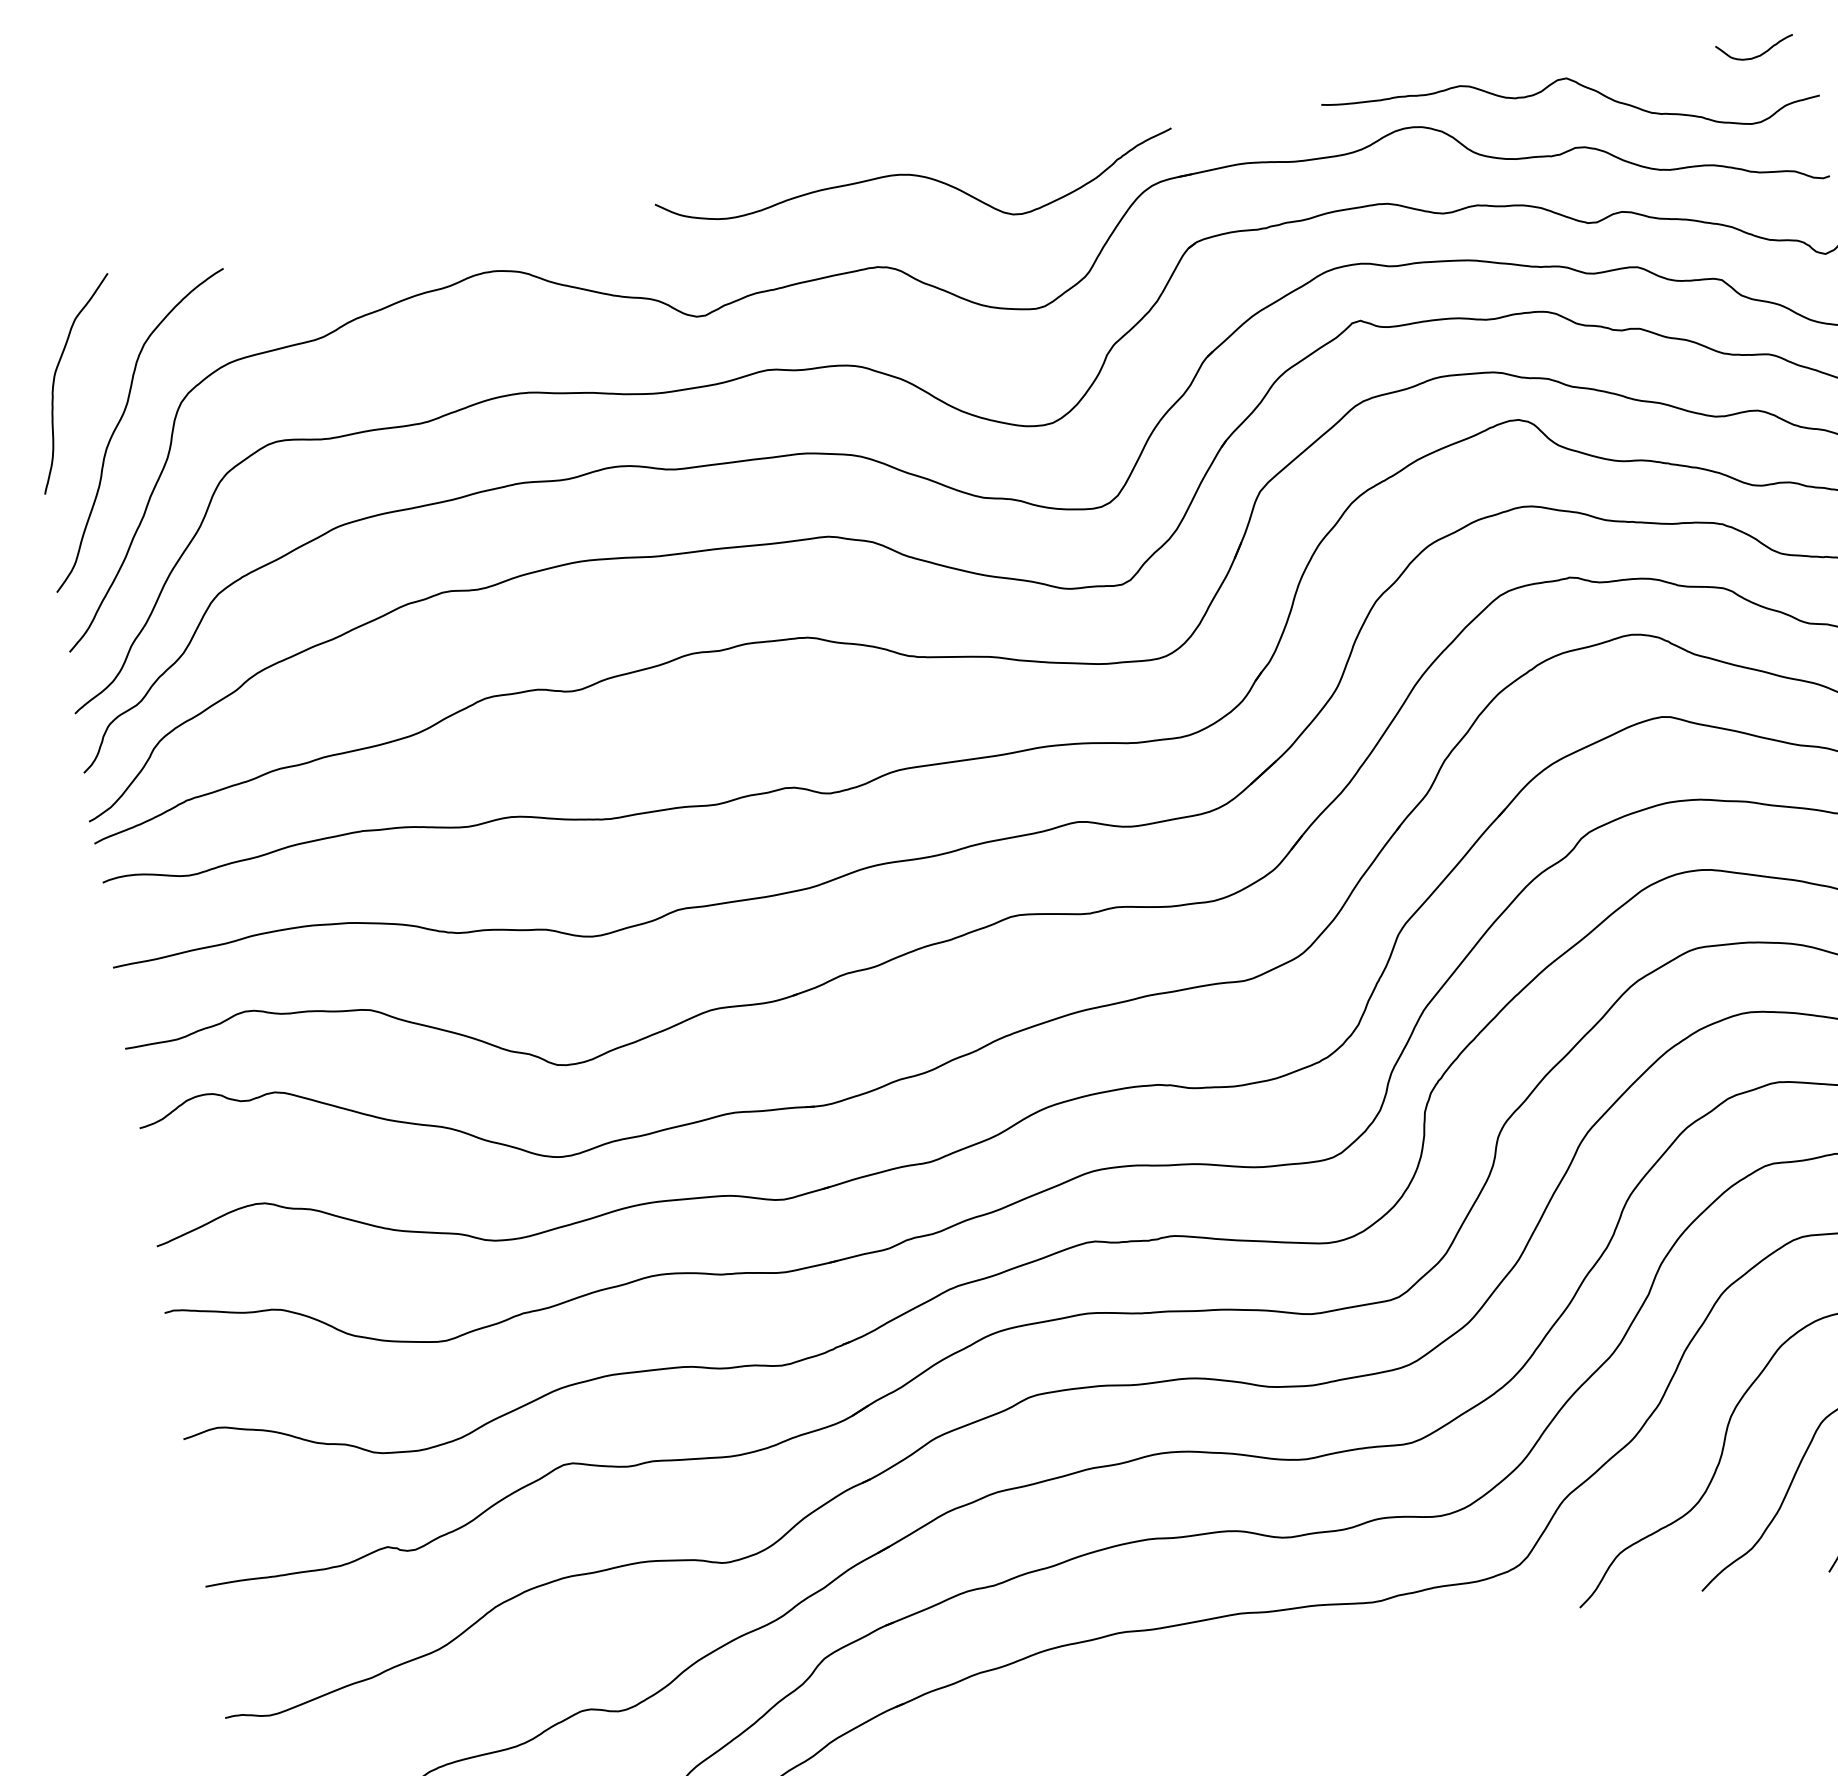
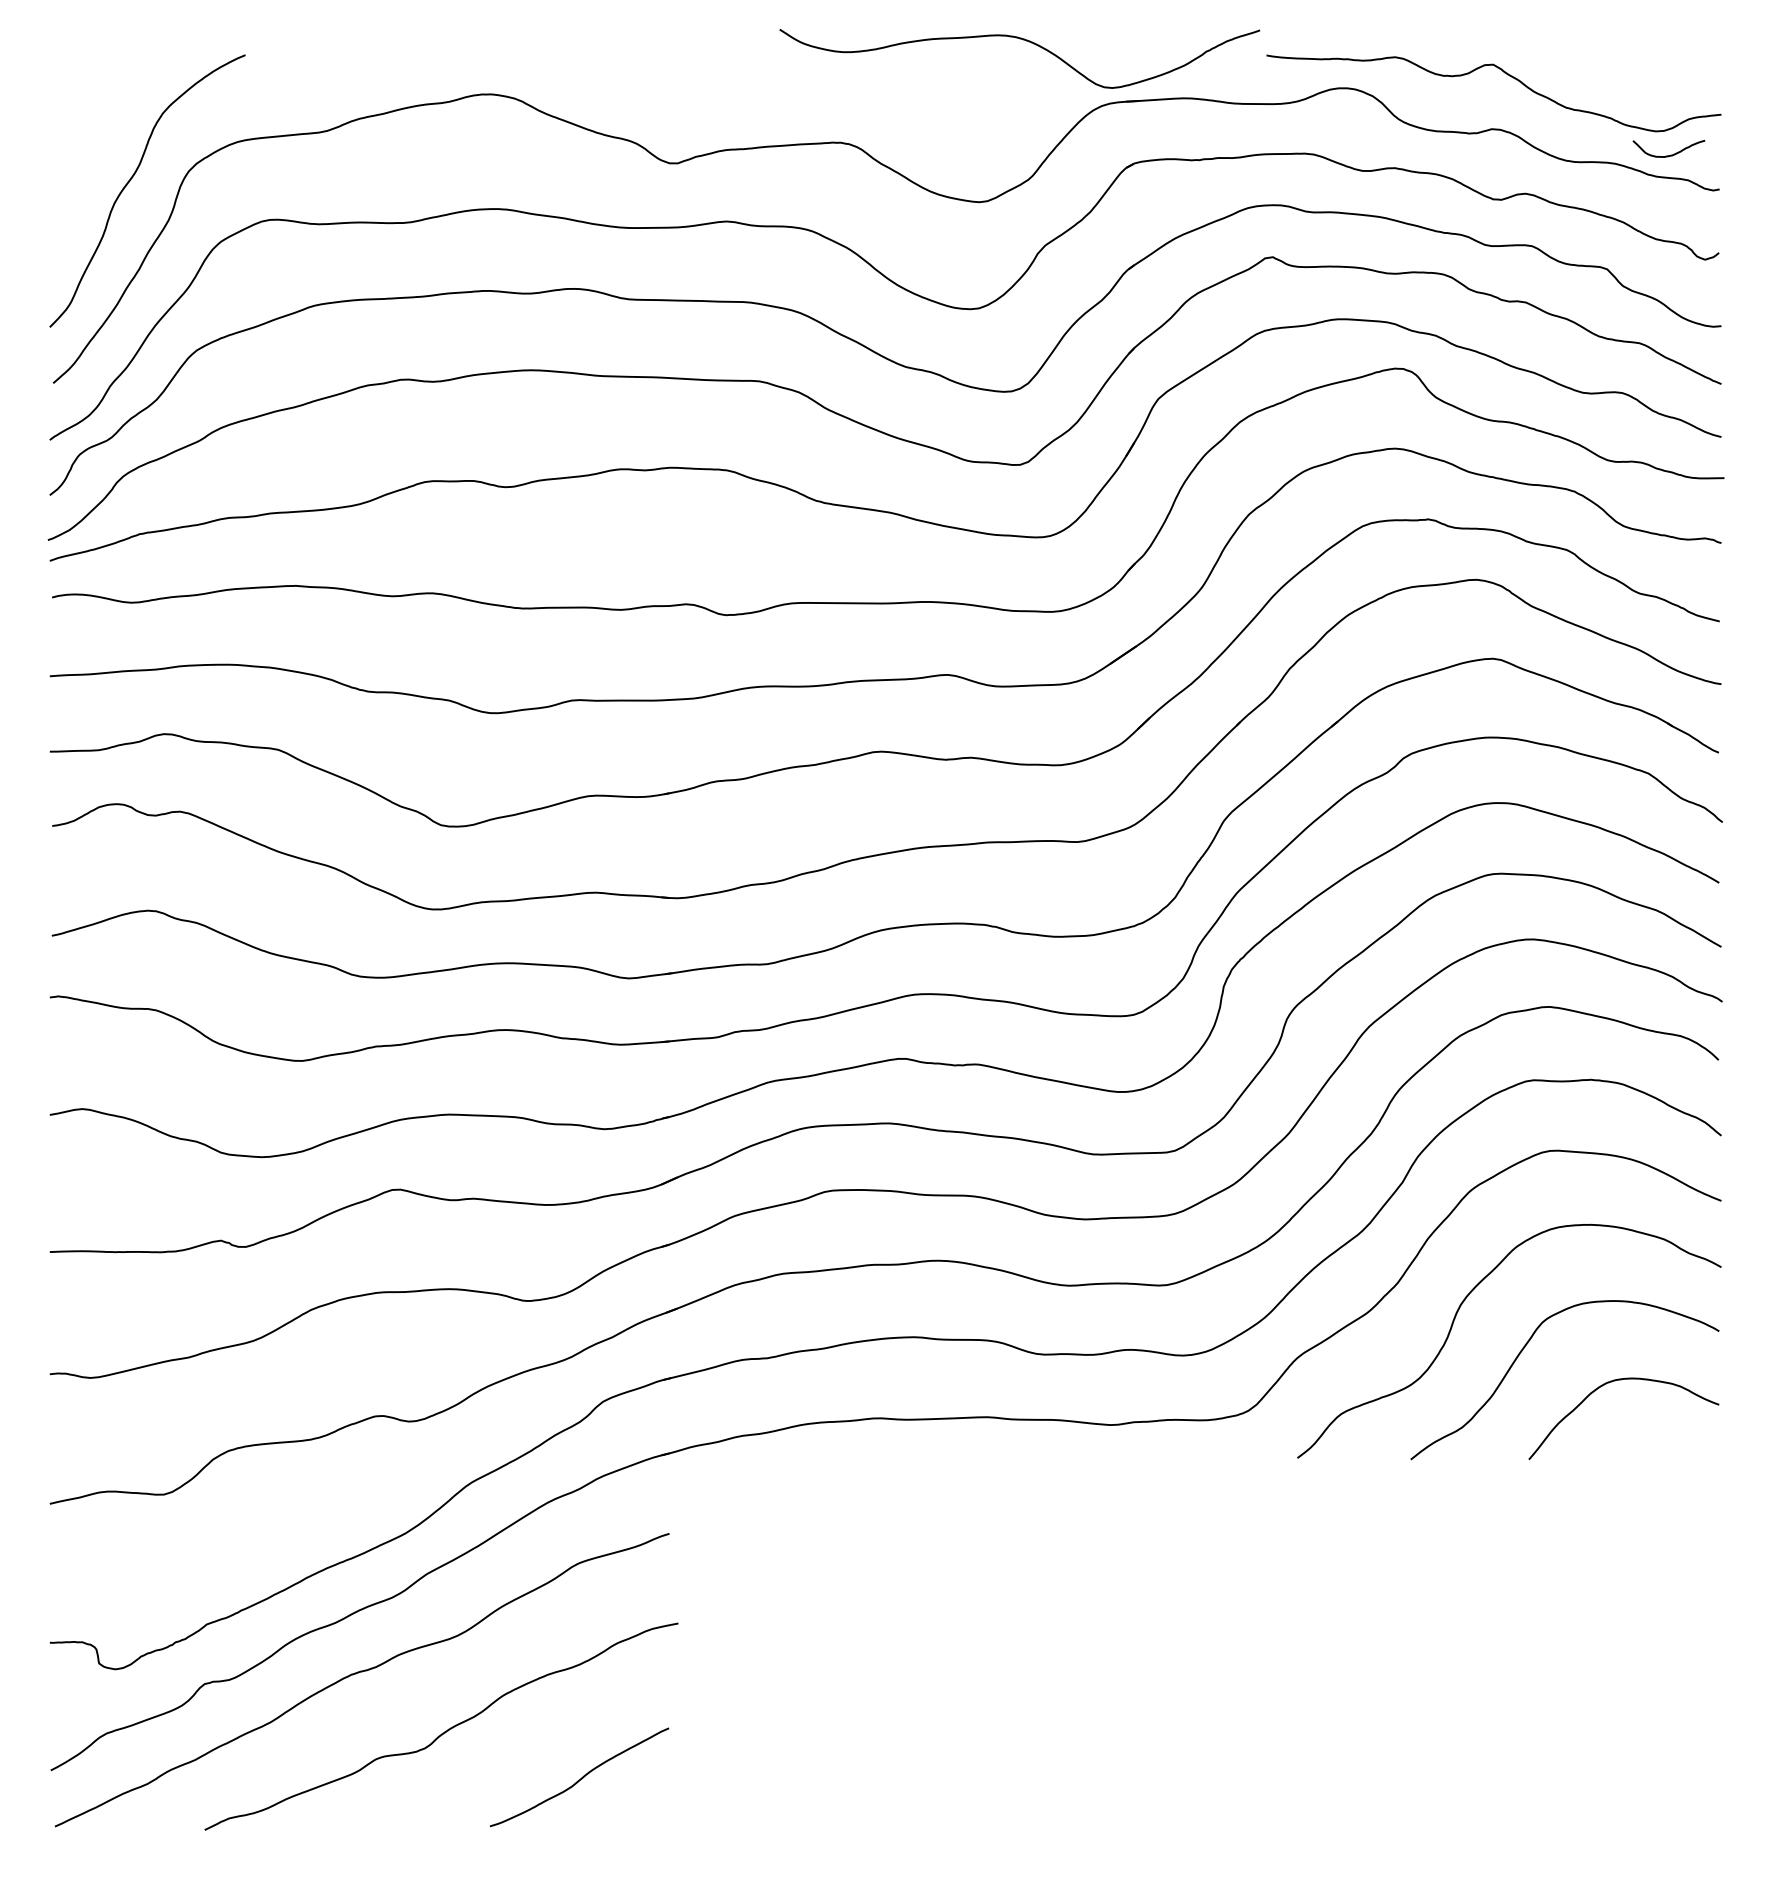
curve: (1757, 55) -> (1670, 154), moved
curve: (922, 177) -> (1026, 41), moved
curve: (54, 383) -> (76, 136), removed

